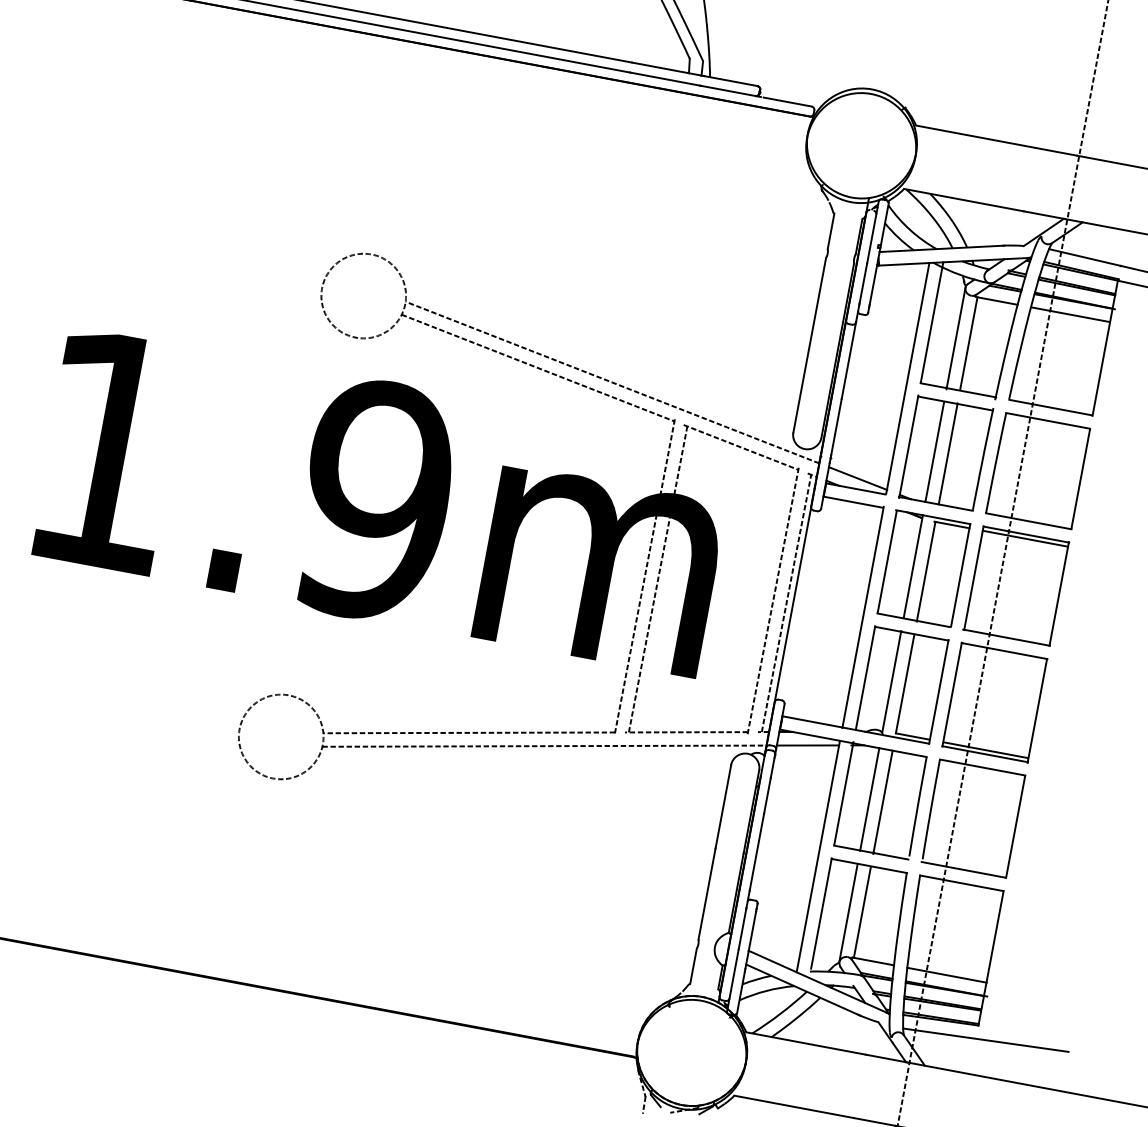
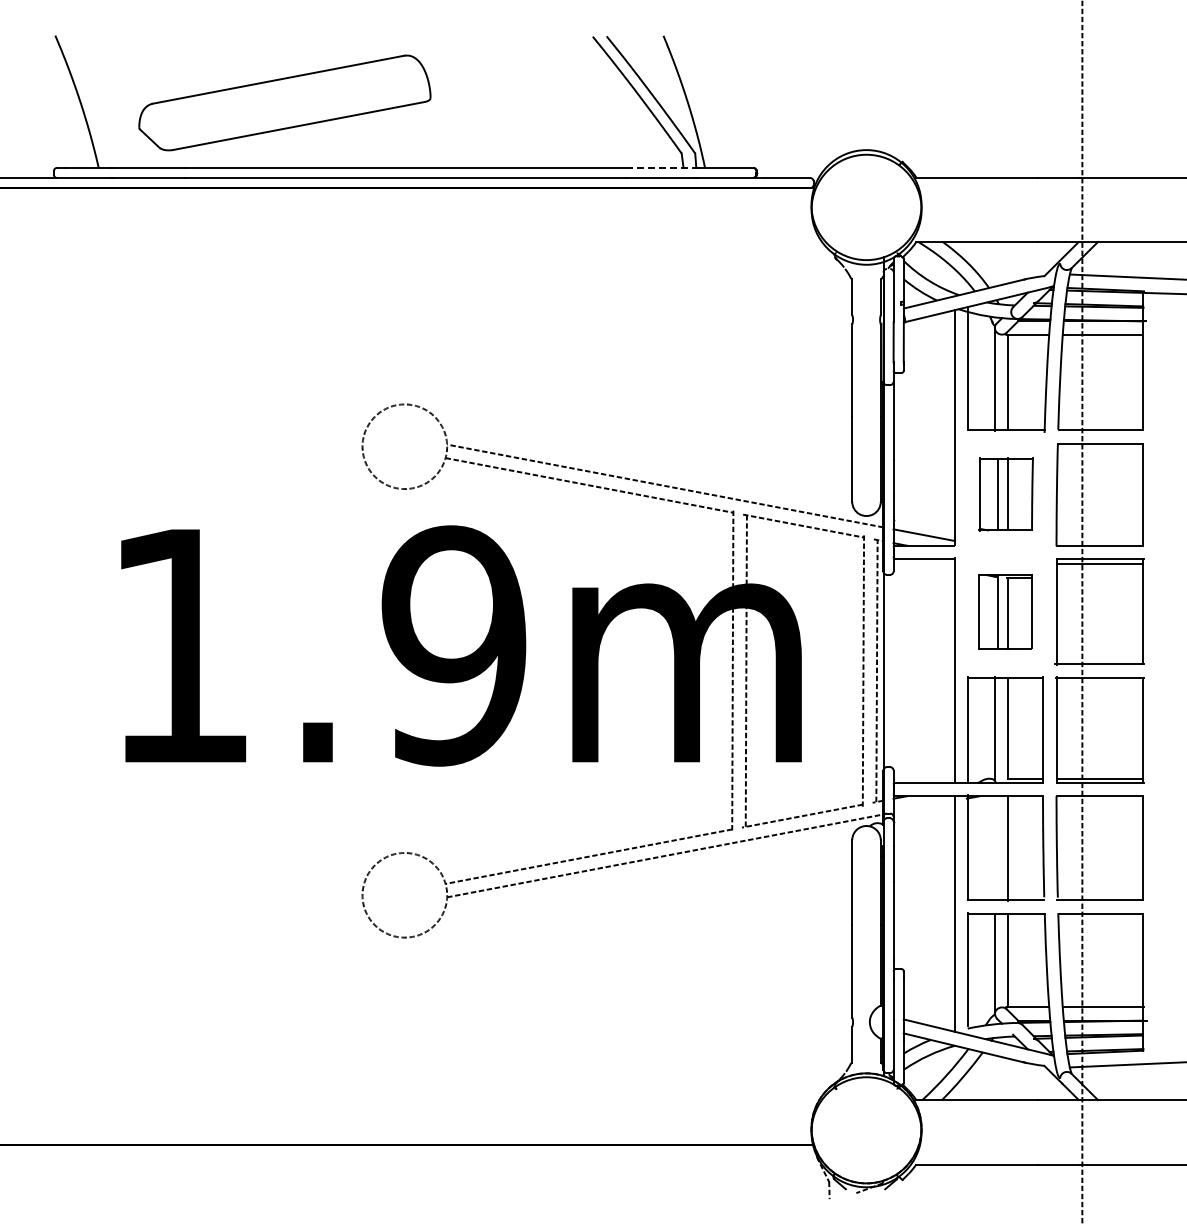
line: (667, 68) -> (661, 167), solid -> dashed
part: (946, 453) -> (1006, 494), size x0.7
part: (923, 568) -> (1005, 611), size x0.7
line: (807, 745) -> (923, 806), removed
line: (869, 799) -> (994, 848), removed

